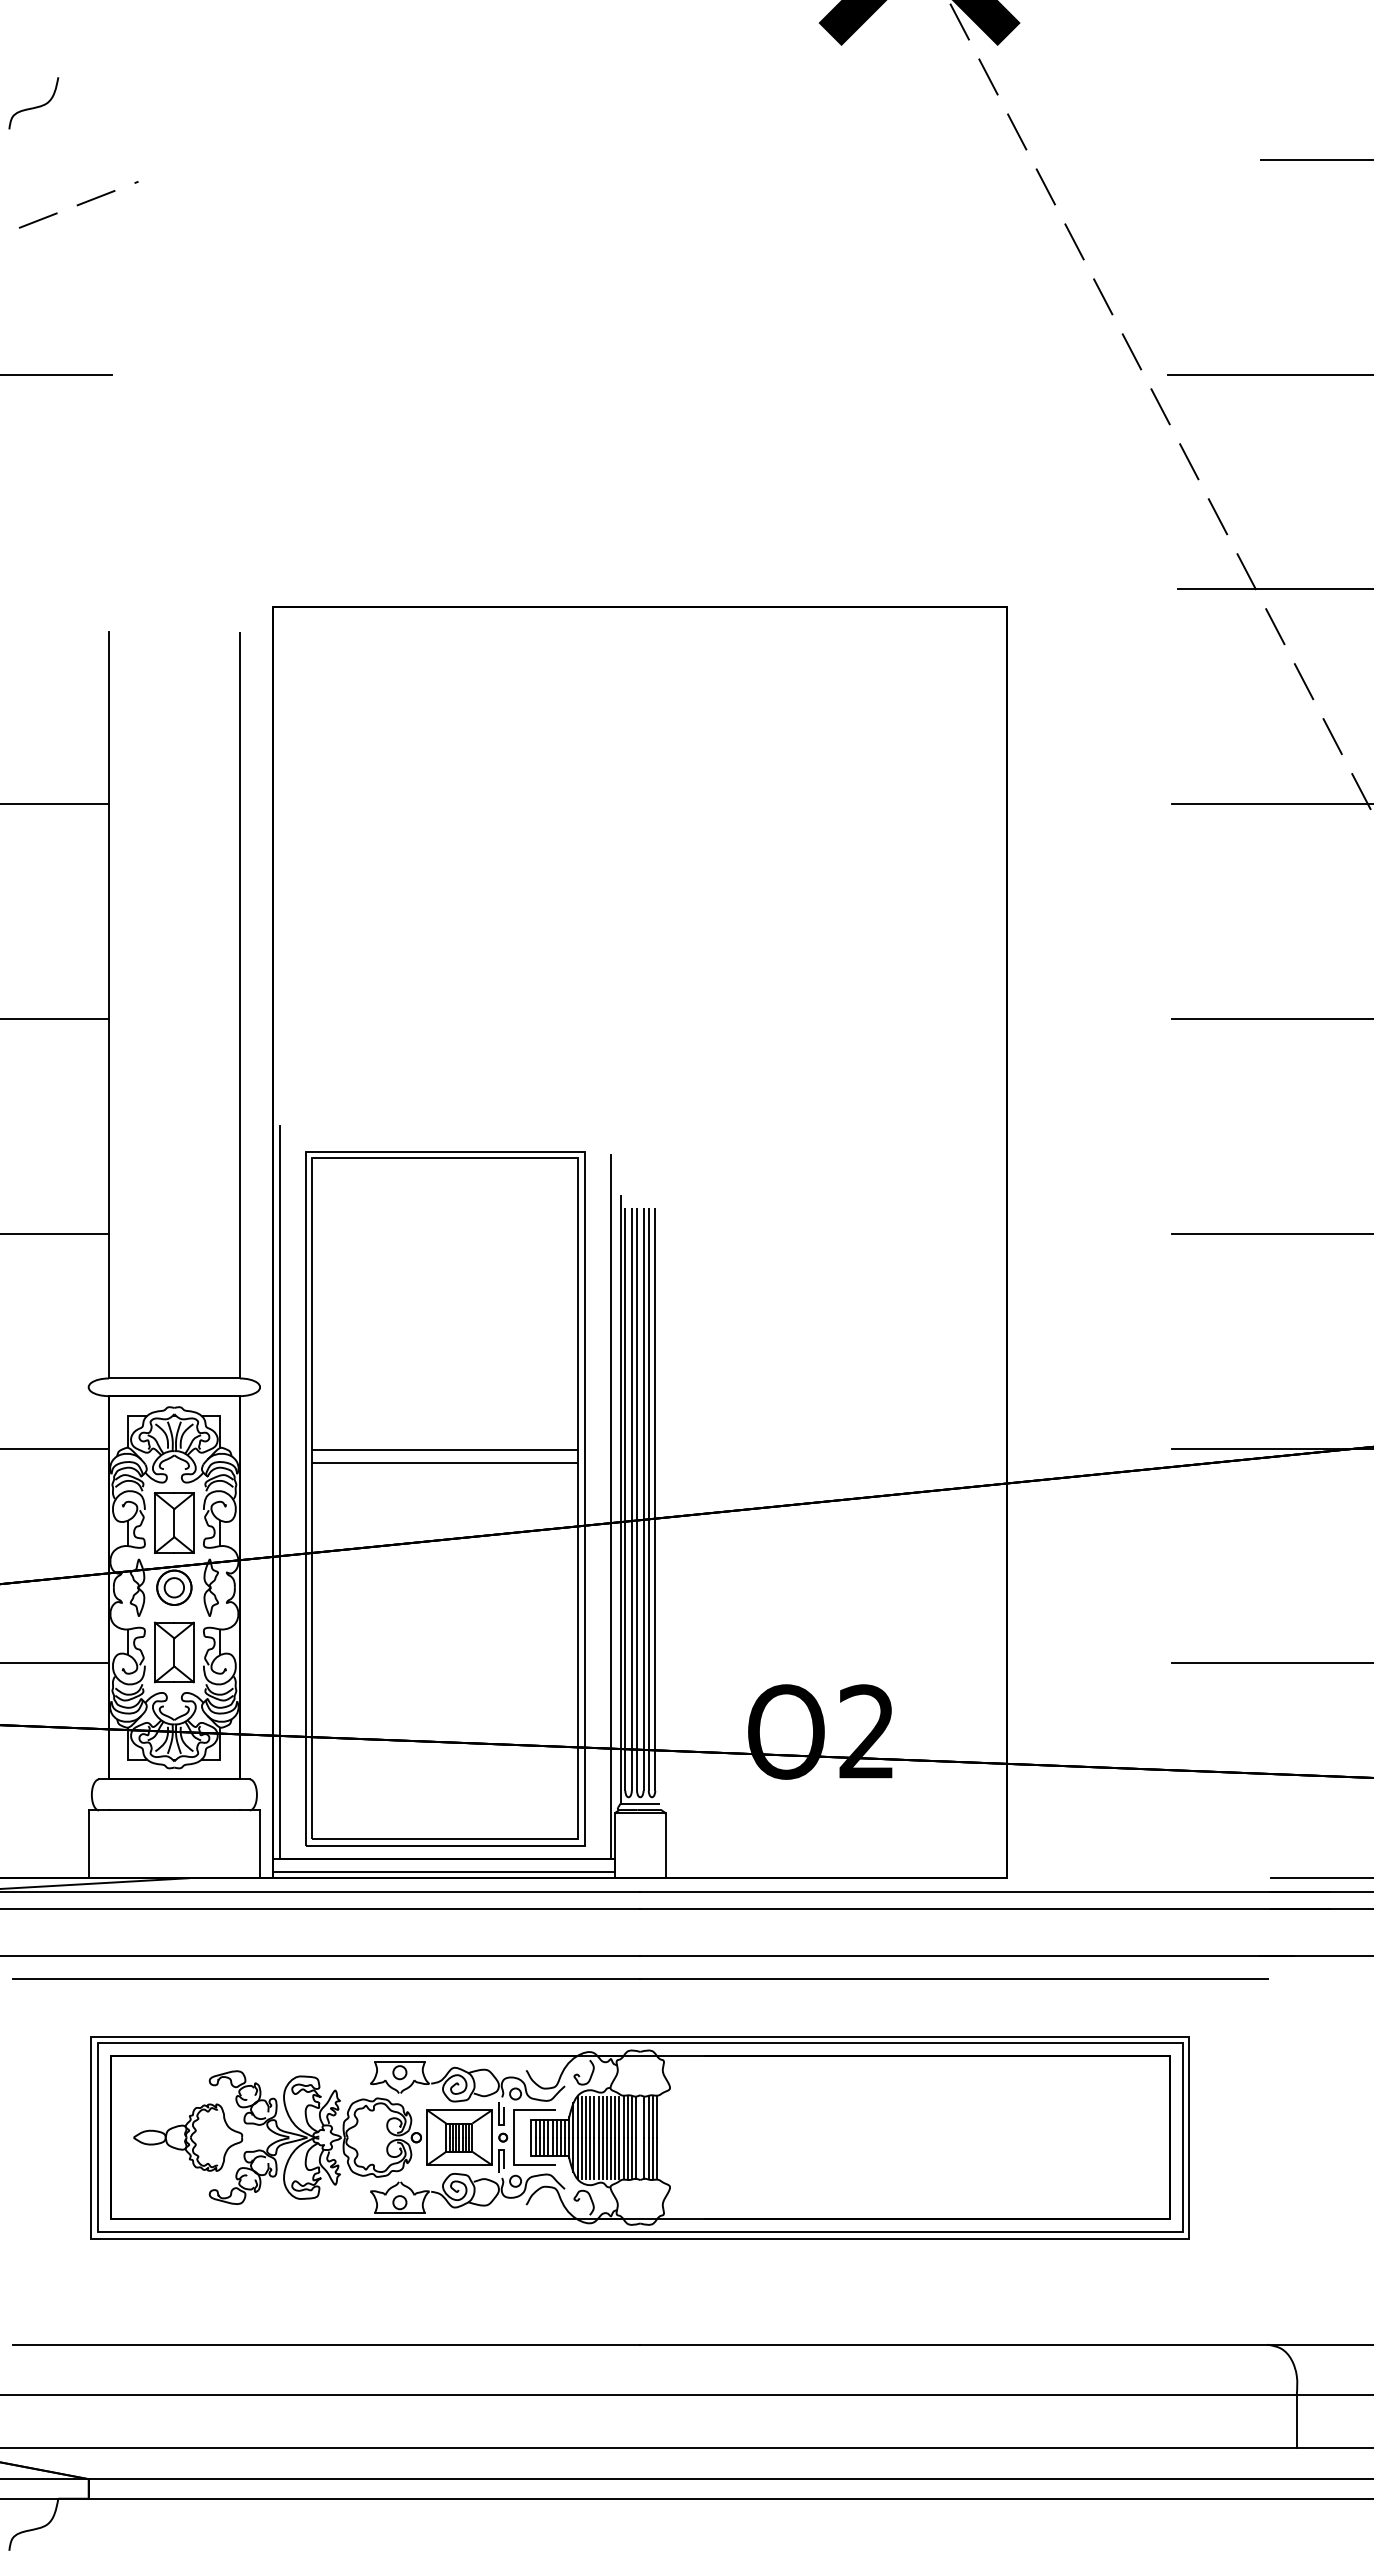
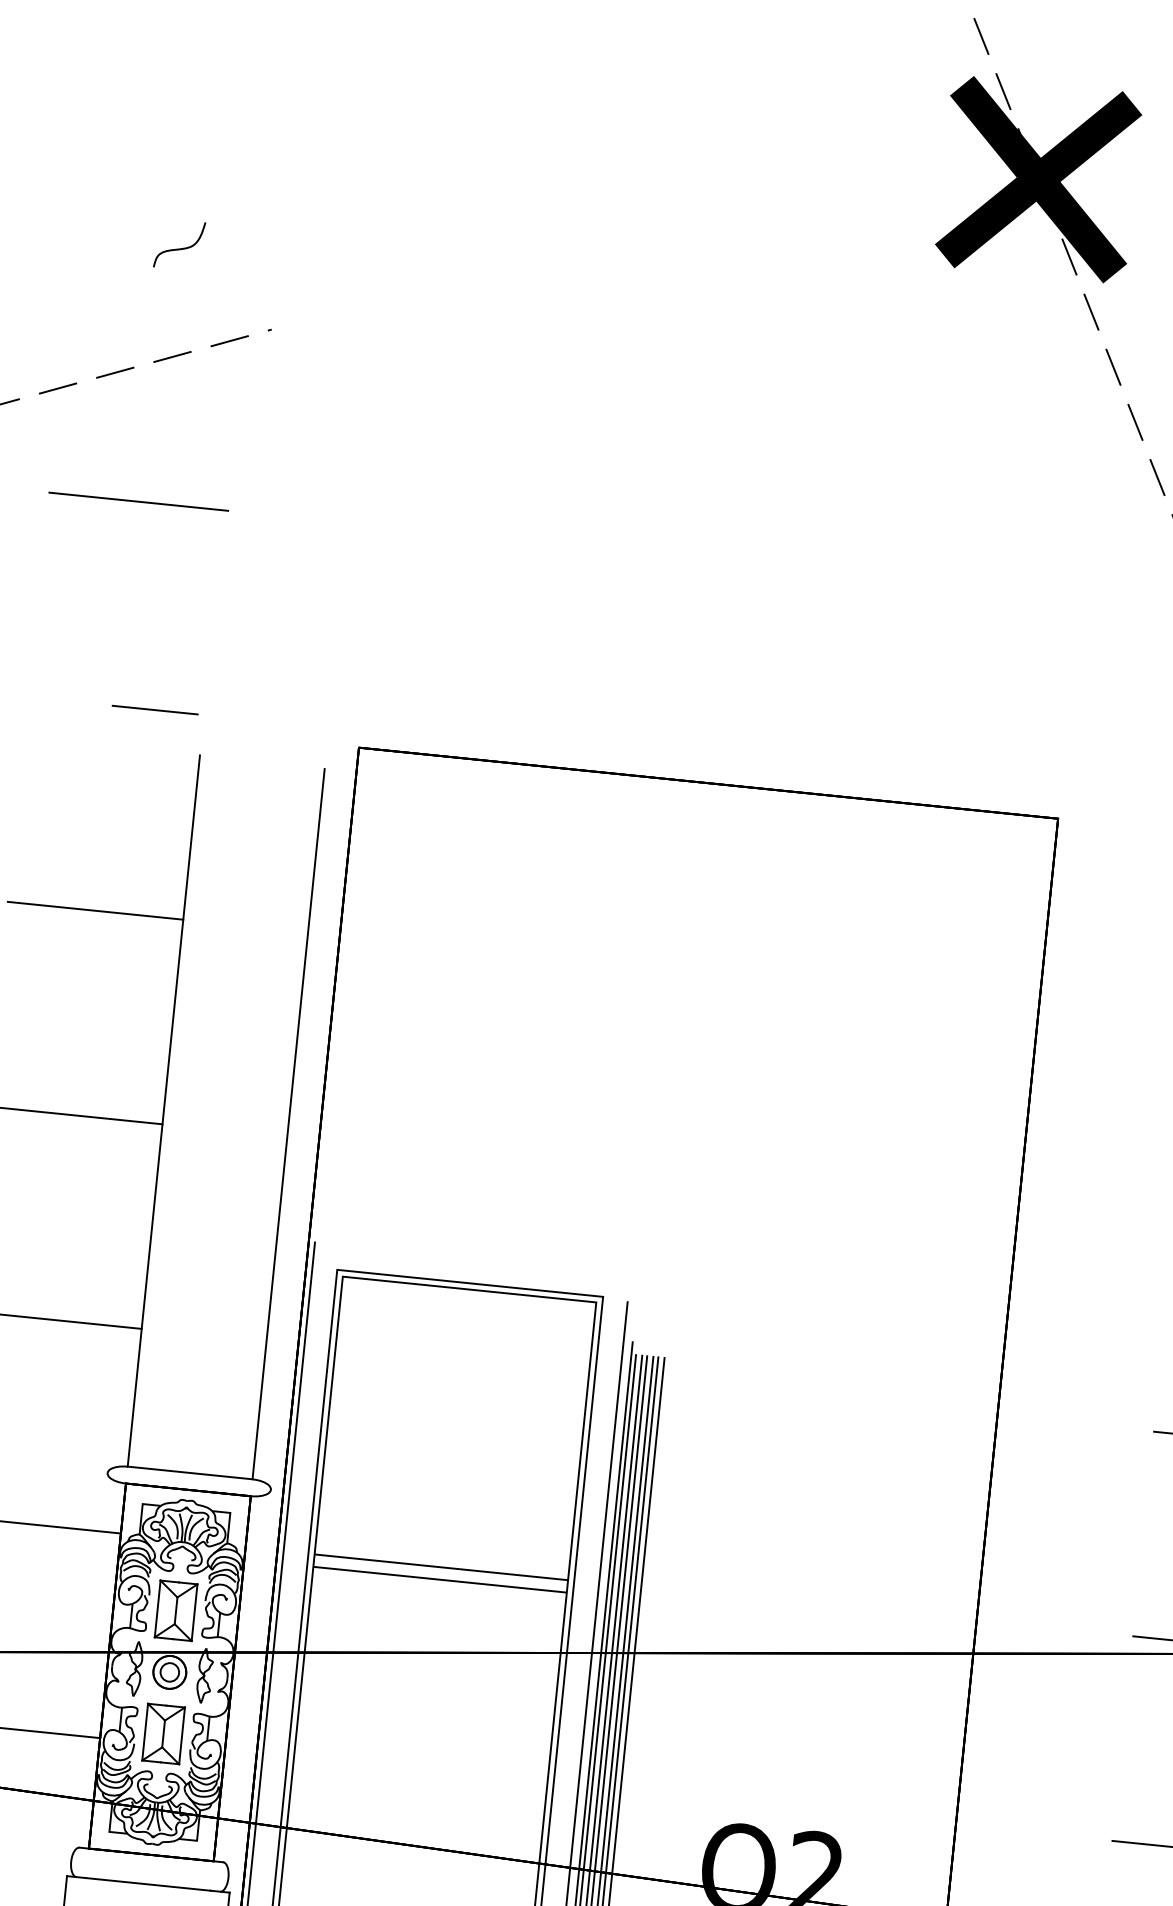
line: (57, 588) -> (155, 709), added

